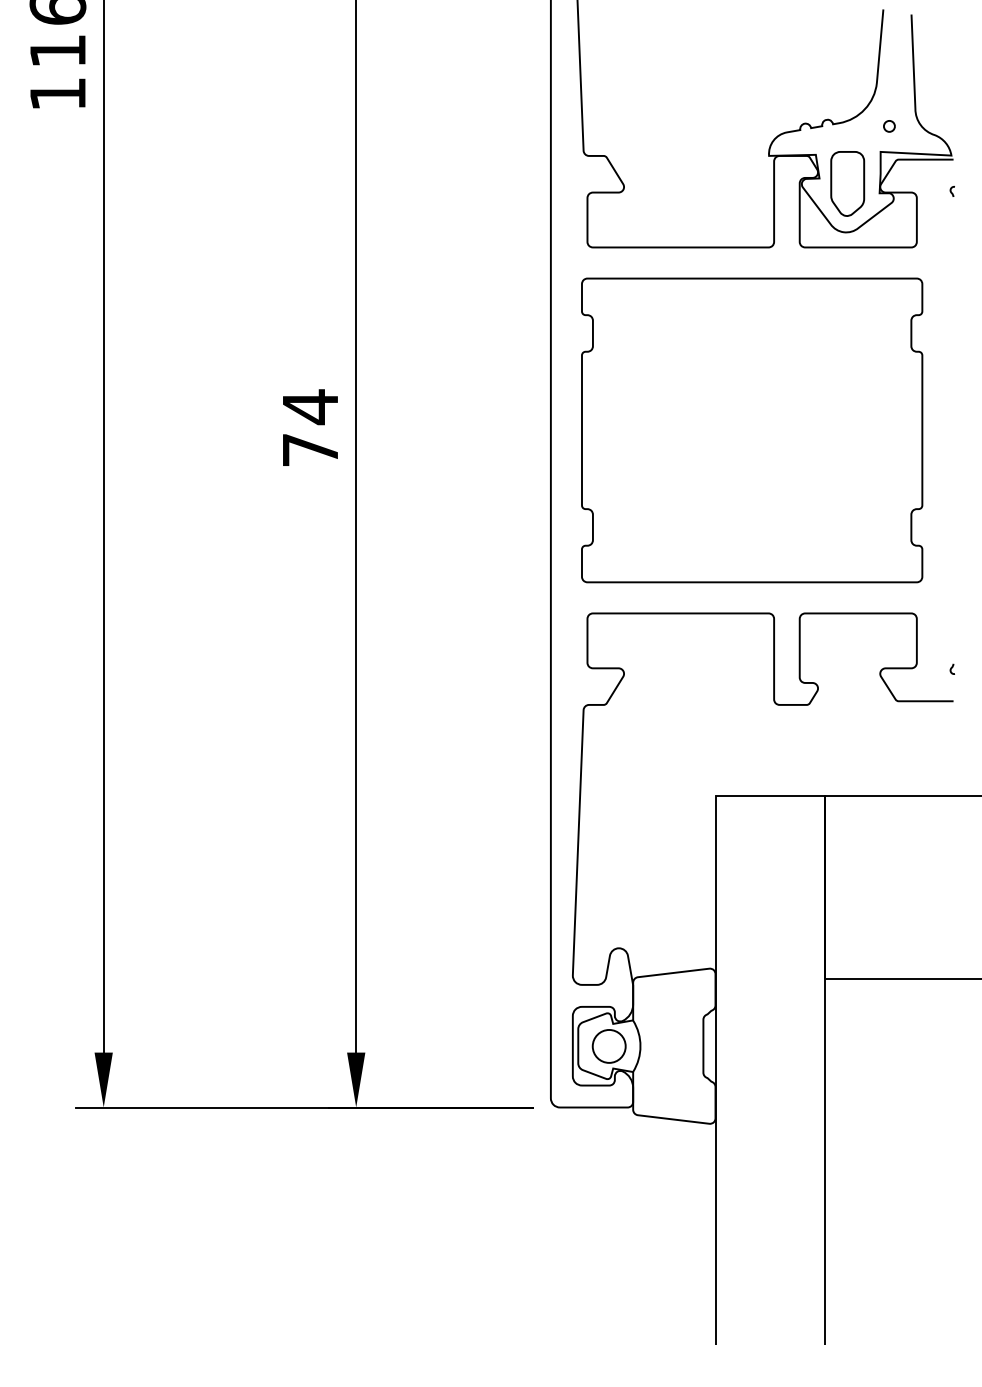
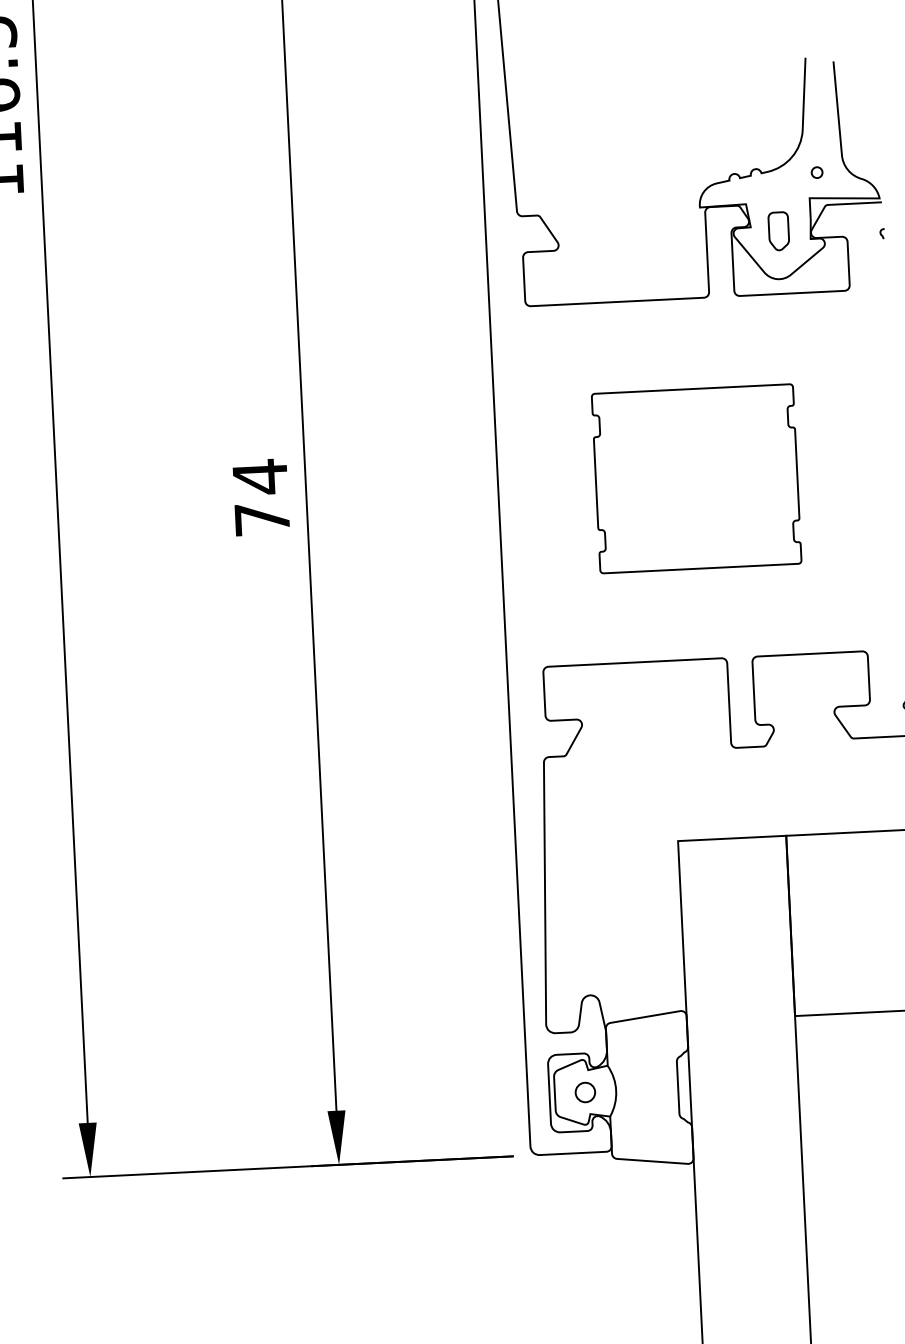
part: (847, 183) -> (778, 230), size x0.6
part: (752, 430) -> (696, 478), size x0.6
circle: (608, 1045) -> (584, 1091), size x0.6

